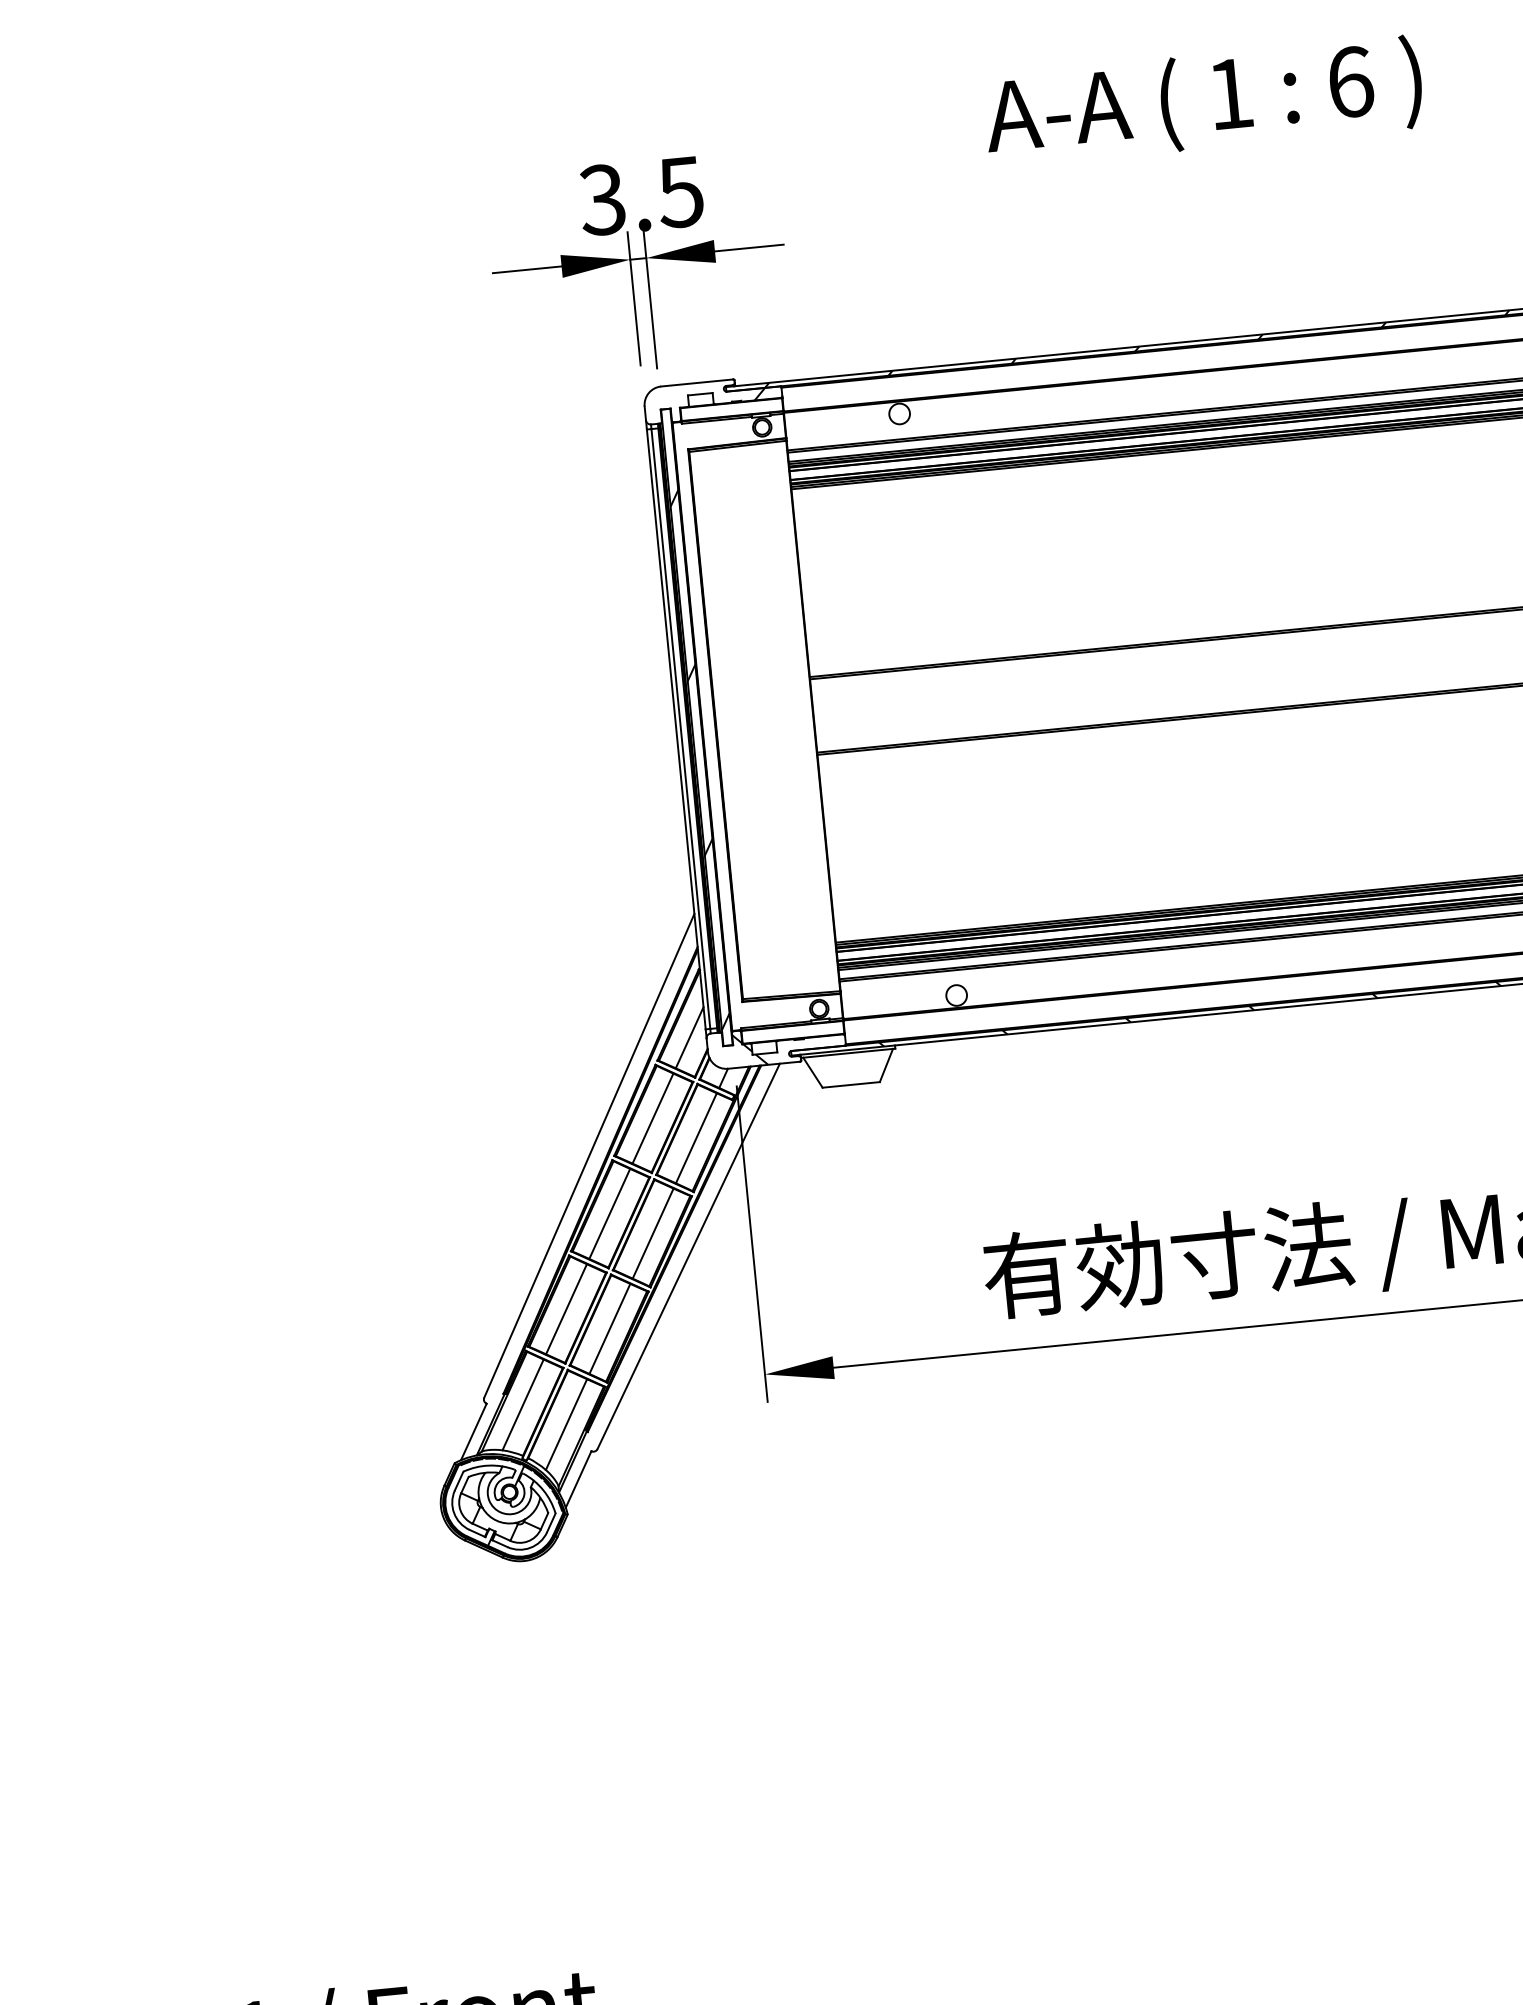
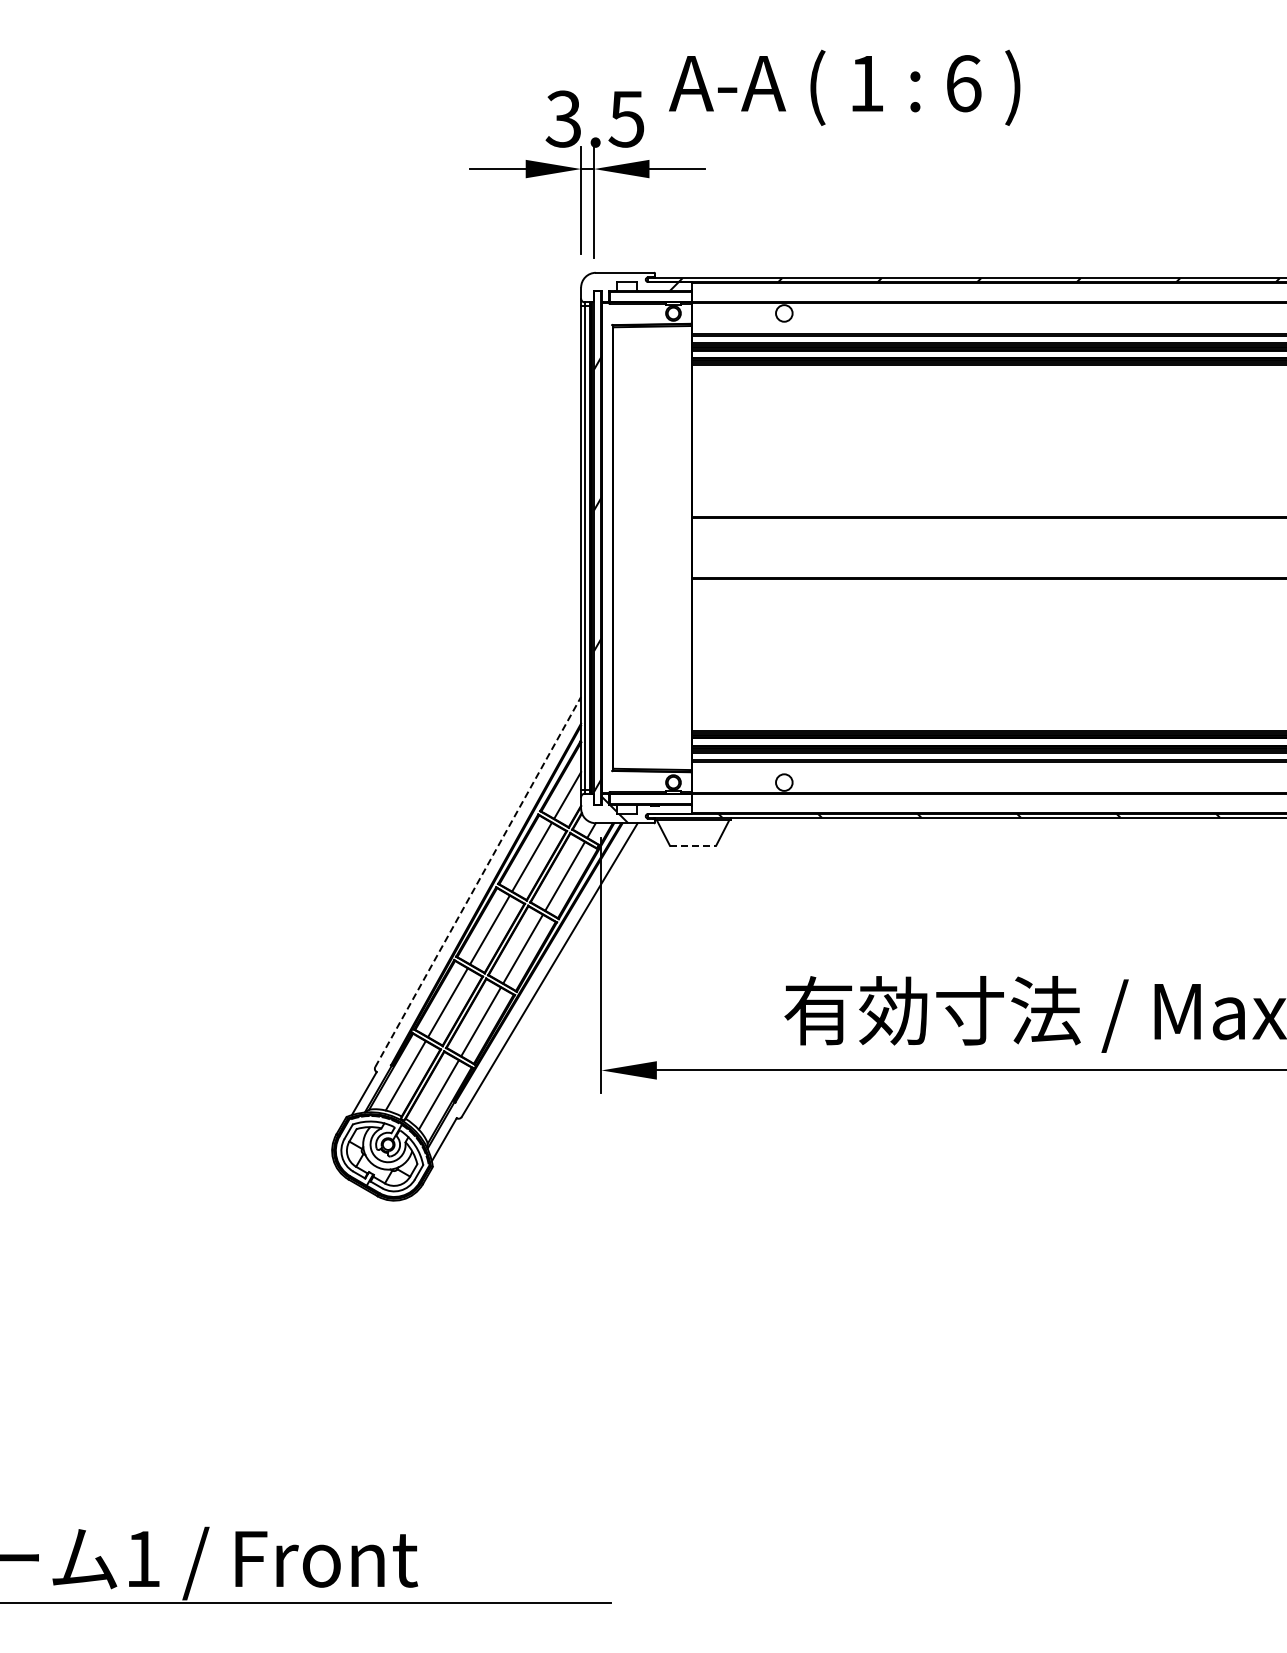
text: (1203, 101) -> (844, 87), moved
line: (851, 1084) -> (693, 845), solid -> dashed
line: (589, 1155) -> (478, 881), solid -> dashed

